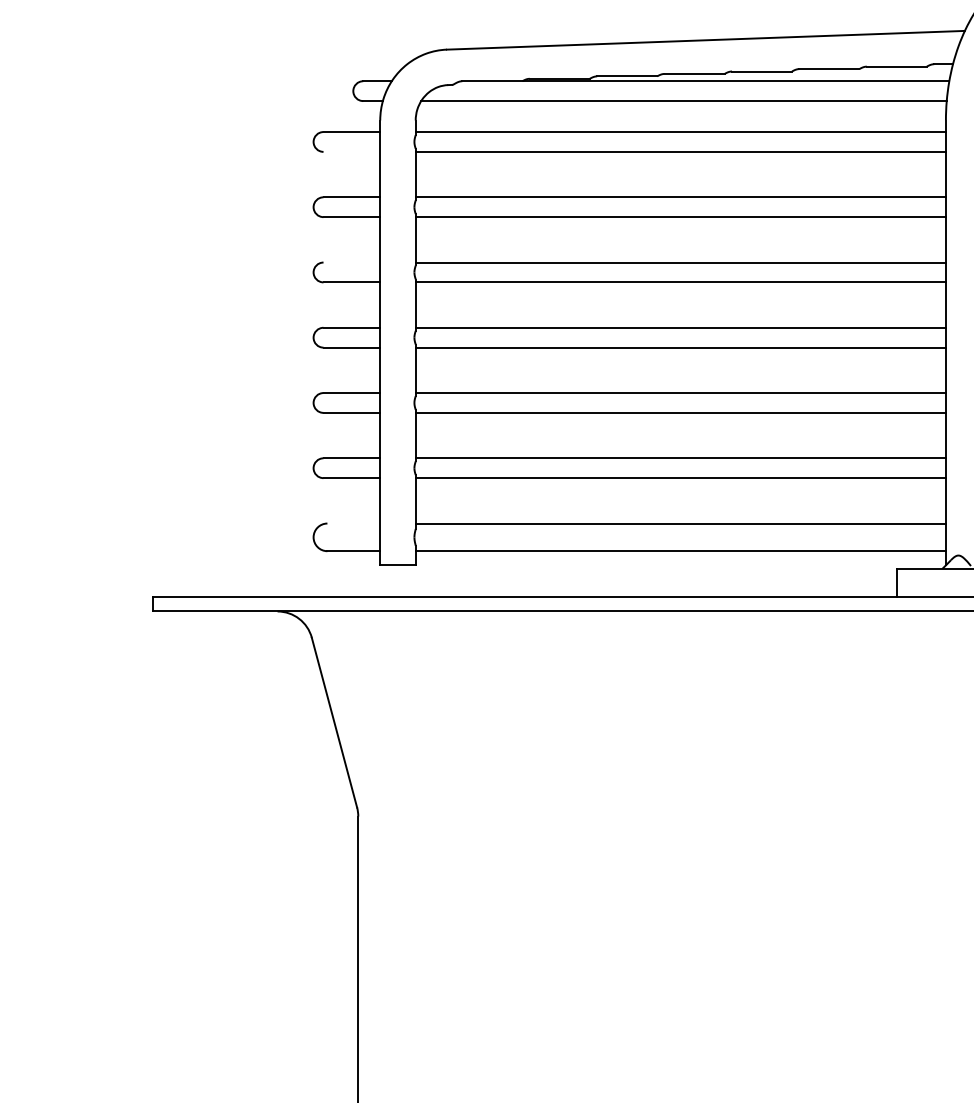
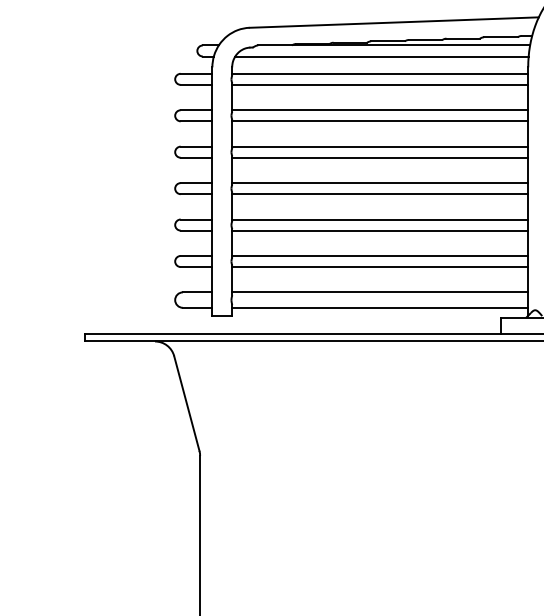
line: (351, 151) -> (196, 84), added
line: (351, 262) -> (196, 146), added
line: (353, 523) -> (197, 292), added

